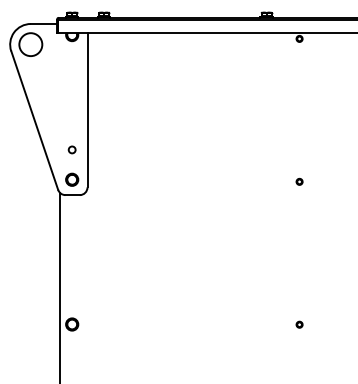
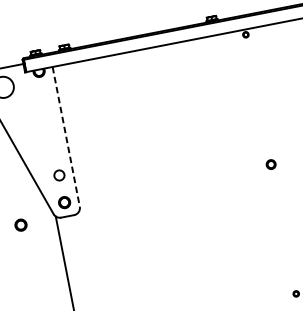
line: (87, 110) -> (66, 137), solid -> dashed
circle: (71, 149) -> (58, 175), size x1.6
part: (299, 181) -> (270, 164), size x1.6
circle: (21, 194) -> (21, 224), added

